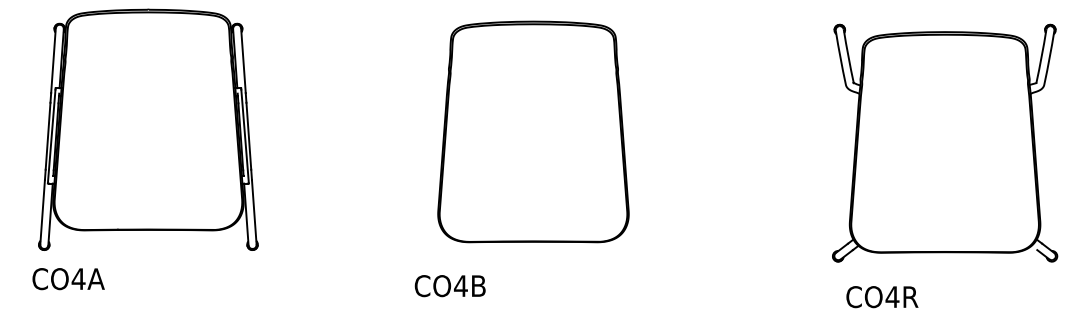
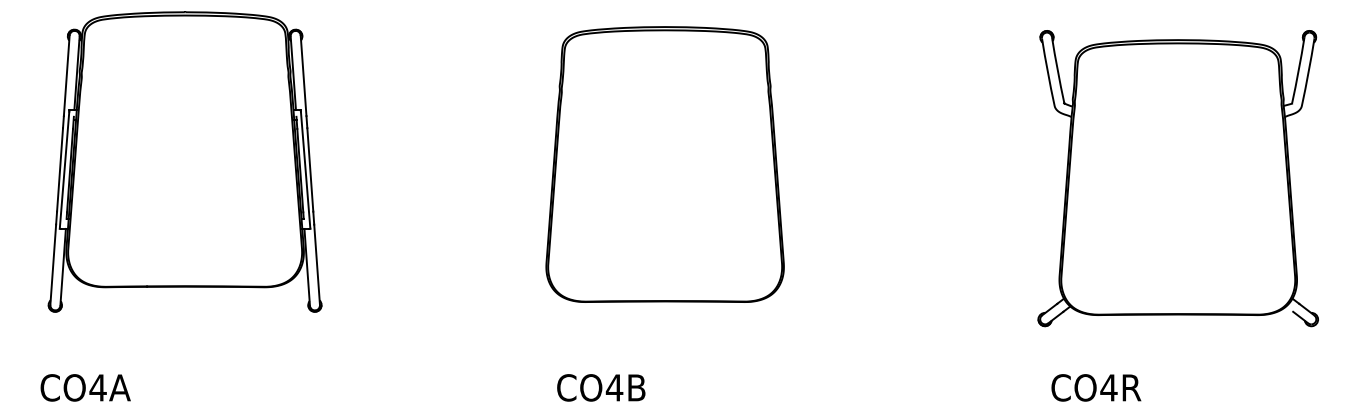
text: (68, 279) -> (85, 388), moved
text: (449, 286) -> (600, 388), moved
text: (882, 297) -> (1096, 388), moved

